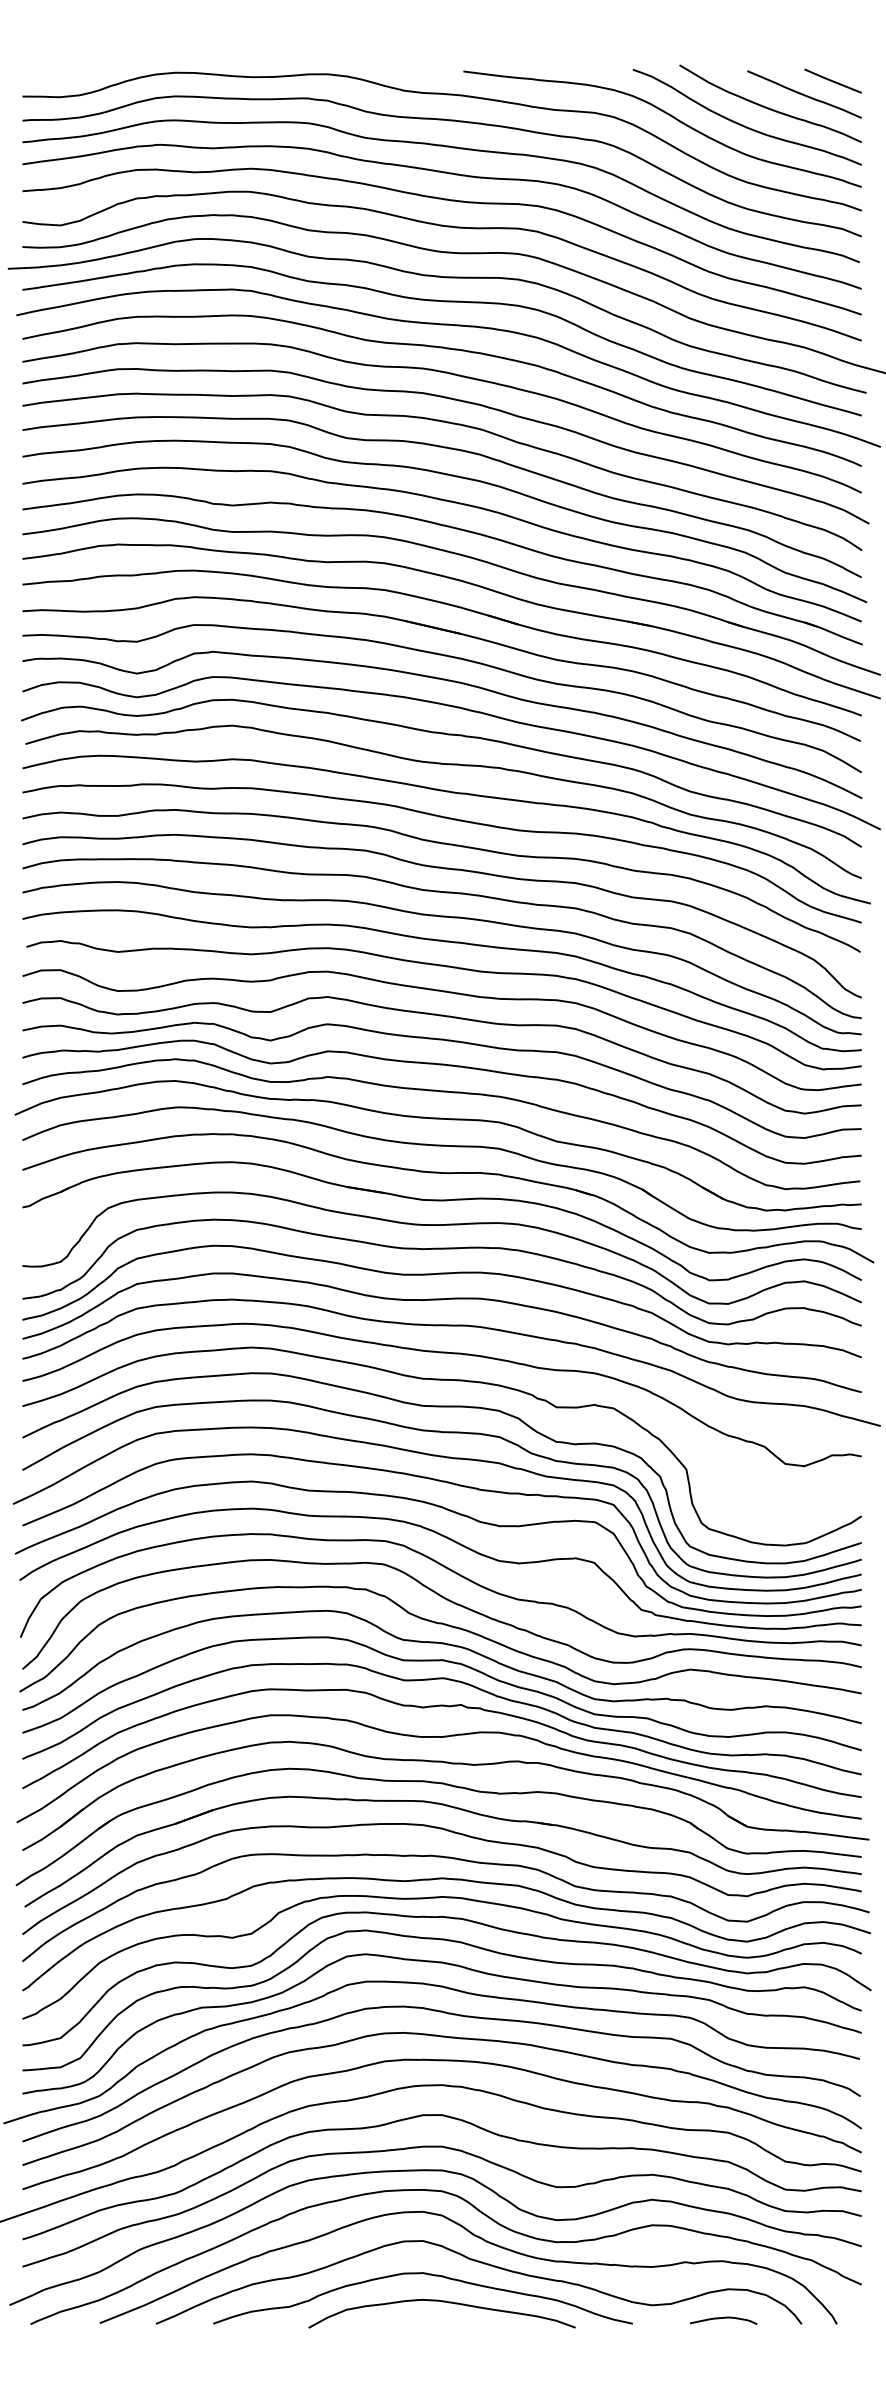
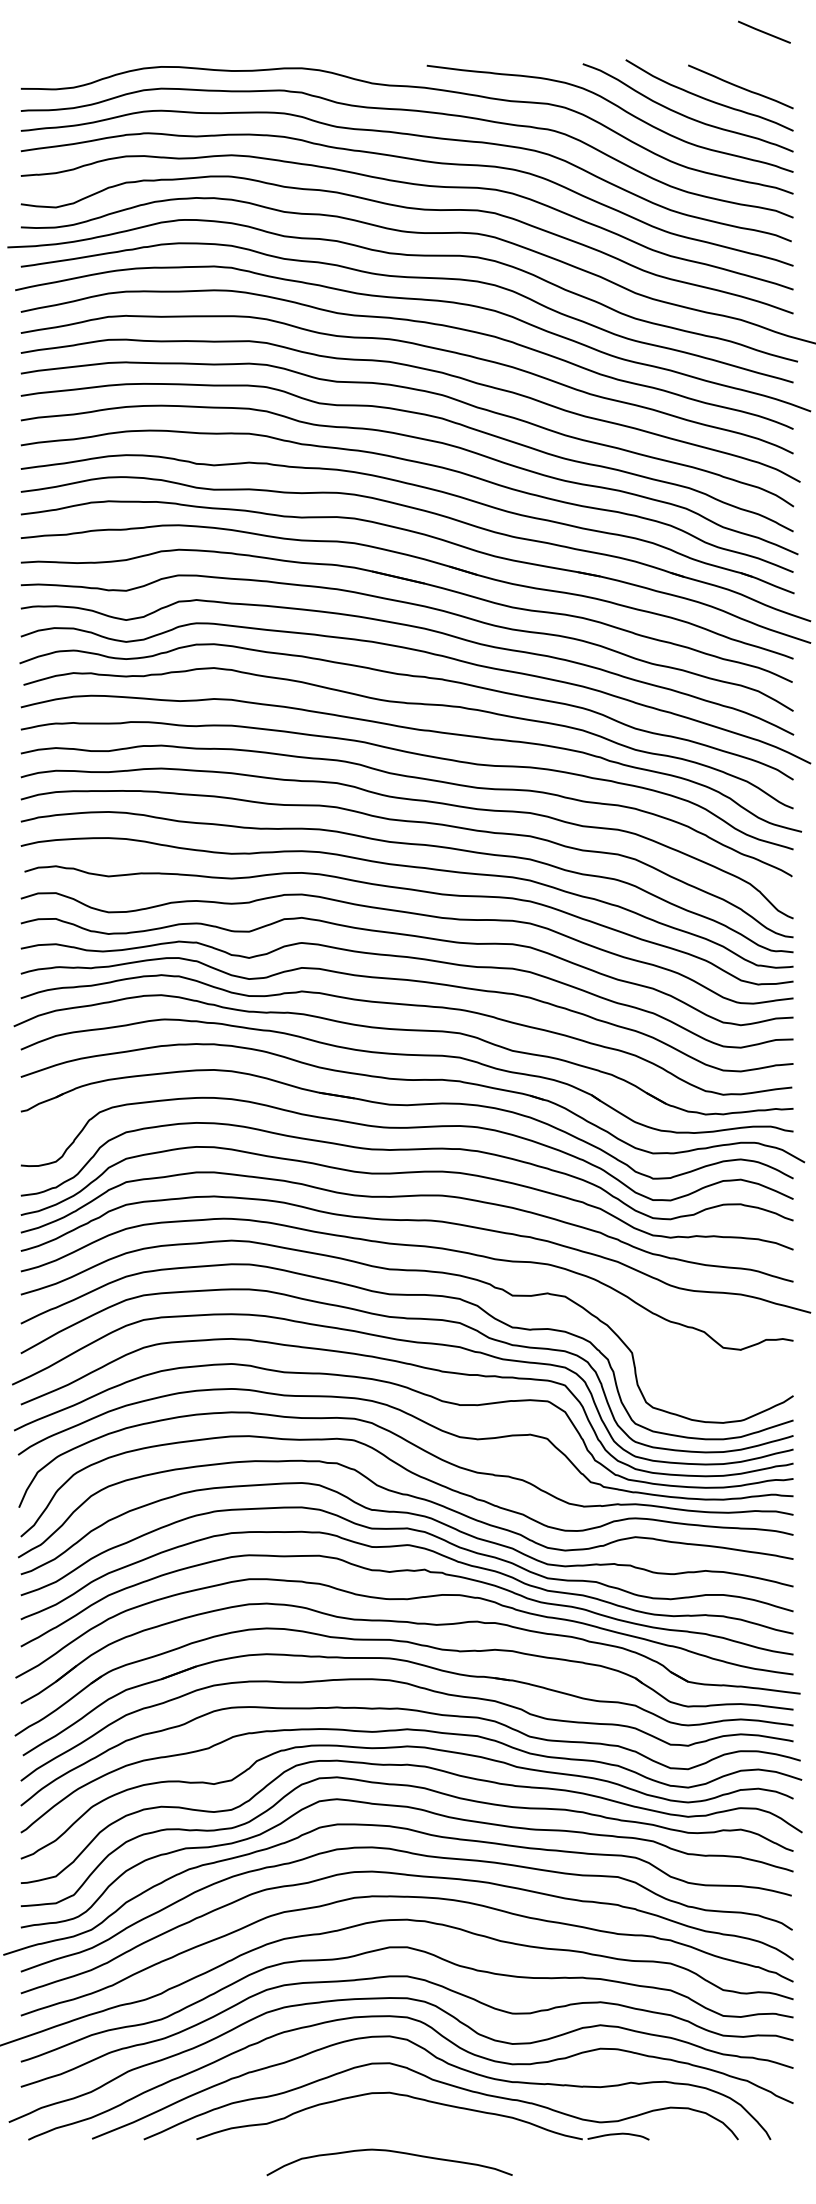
line: (832, 80) -> (763, 31), moved
curve: (442, 2302) -> (390, 2152), moved
curve: (723, 2318) -> (618, 2134), moved

